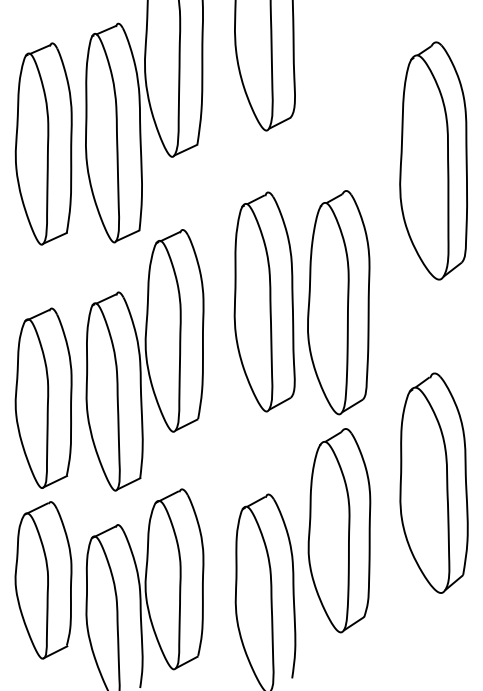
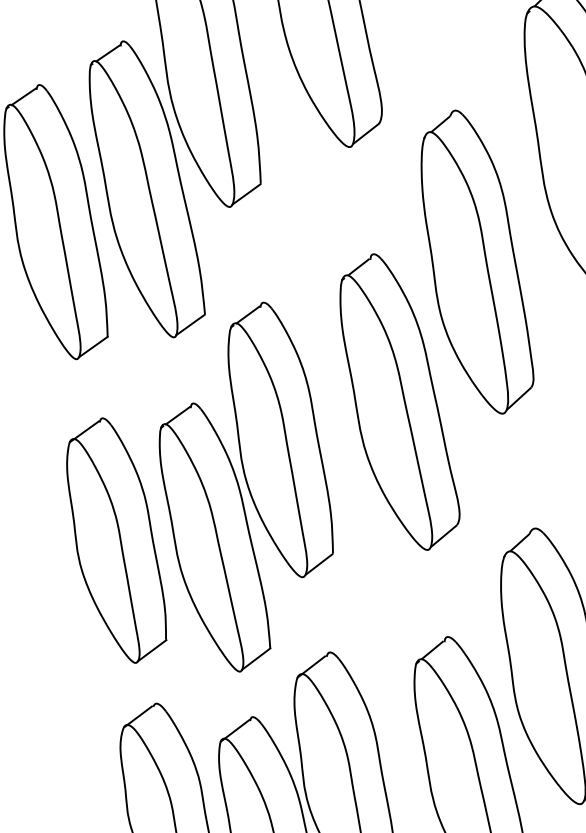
part: (264, 301) -> (396, 402), moved
part: (338, 302) -> (473, 263), moved
part: (43, 397) -> (114, 540), moved

